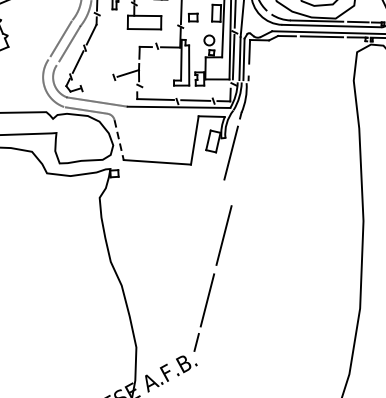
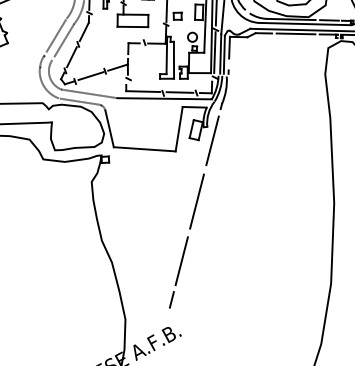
line: (98, 83) -> (90, 76), added
line: (119, 139) -> (109, 128), dashed -> solid
line: (212, 277) -> (186, 240), moved

